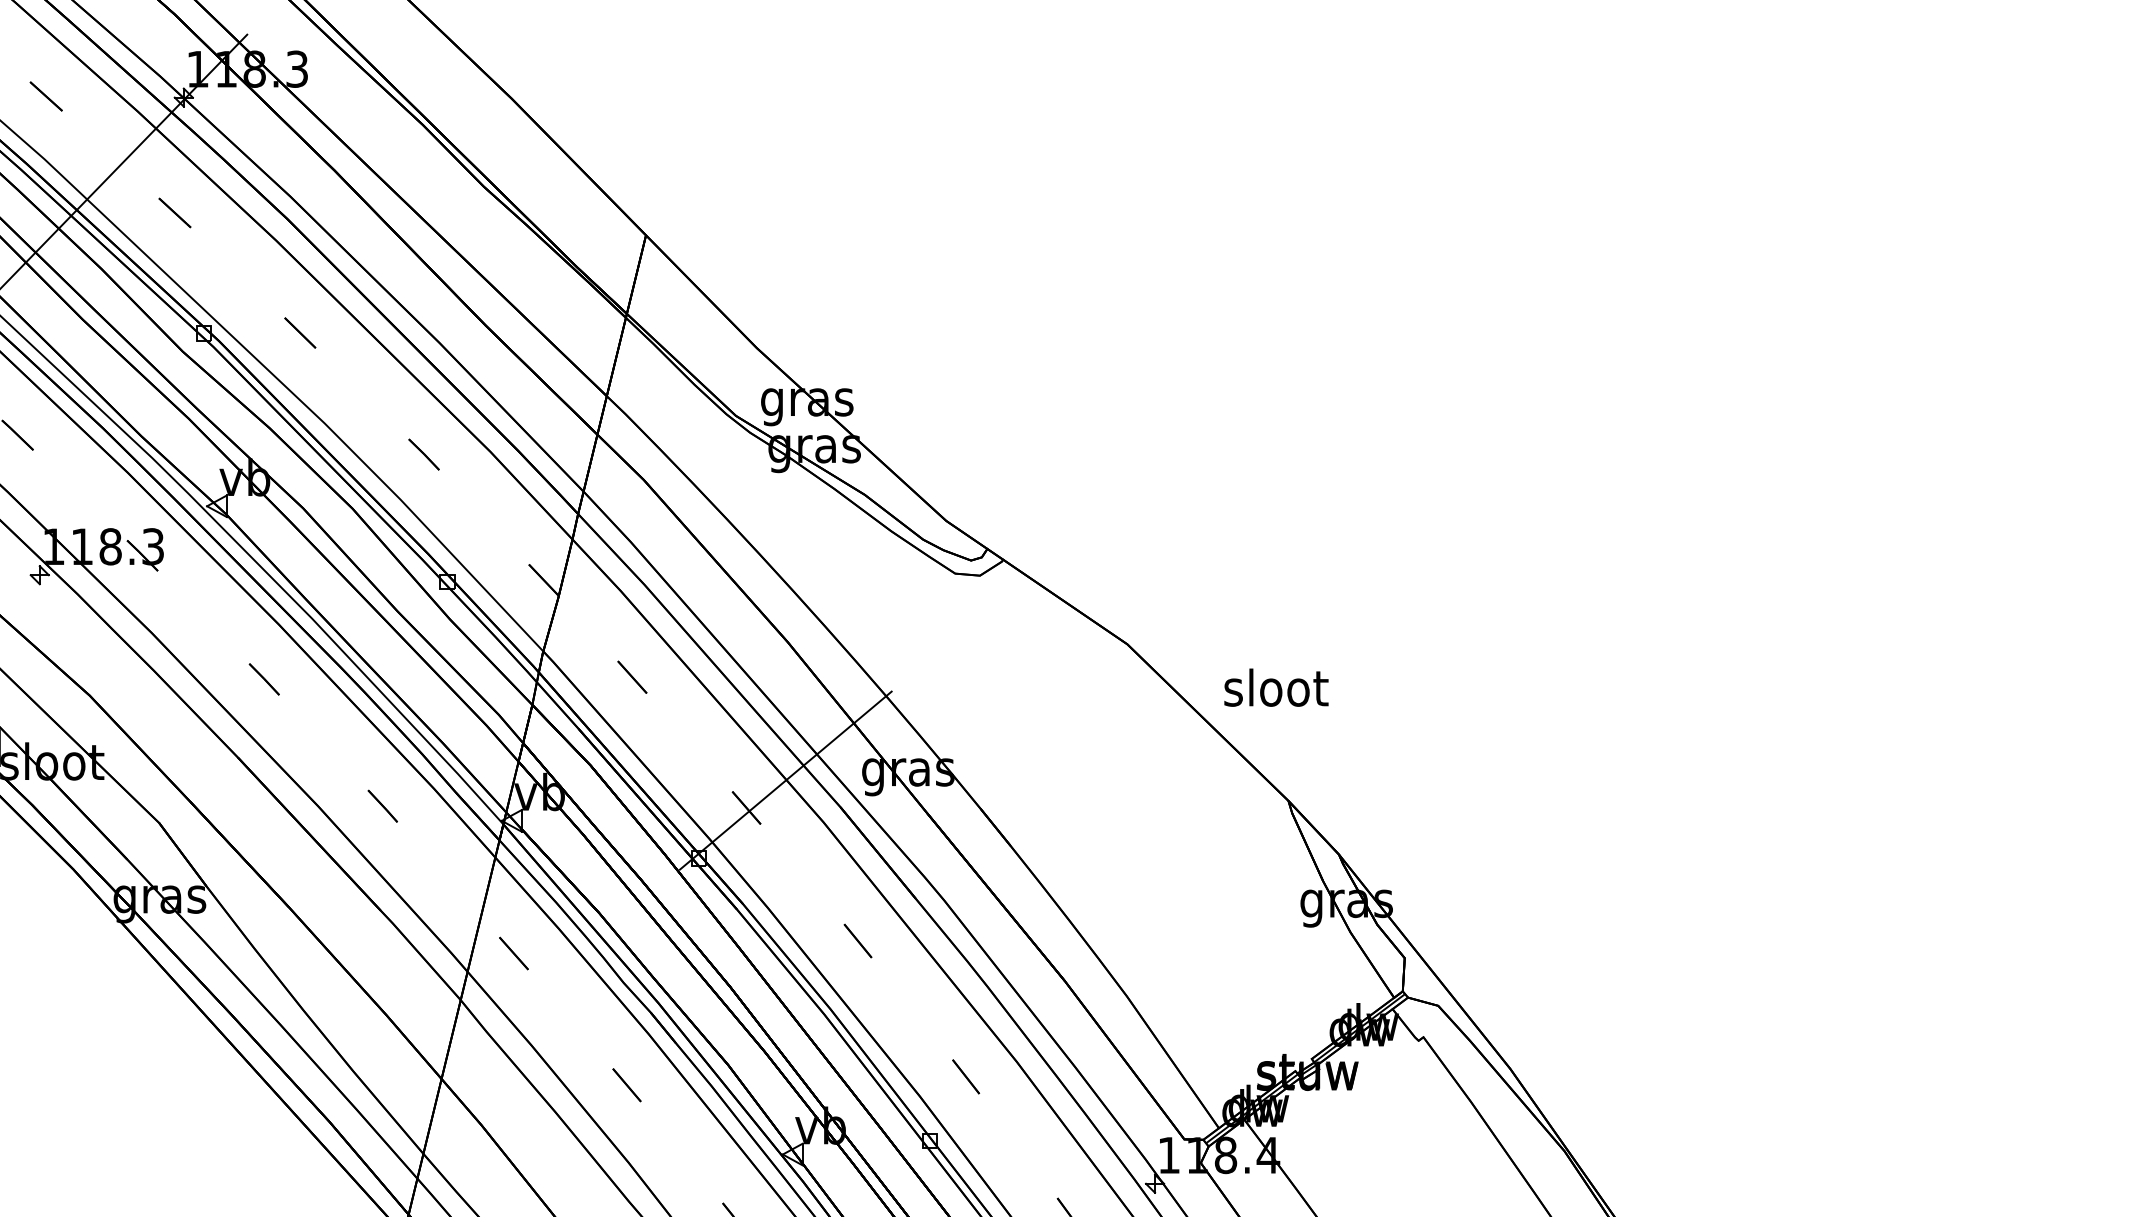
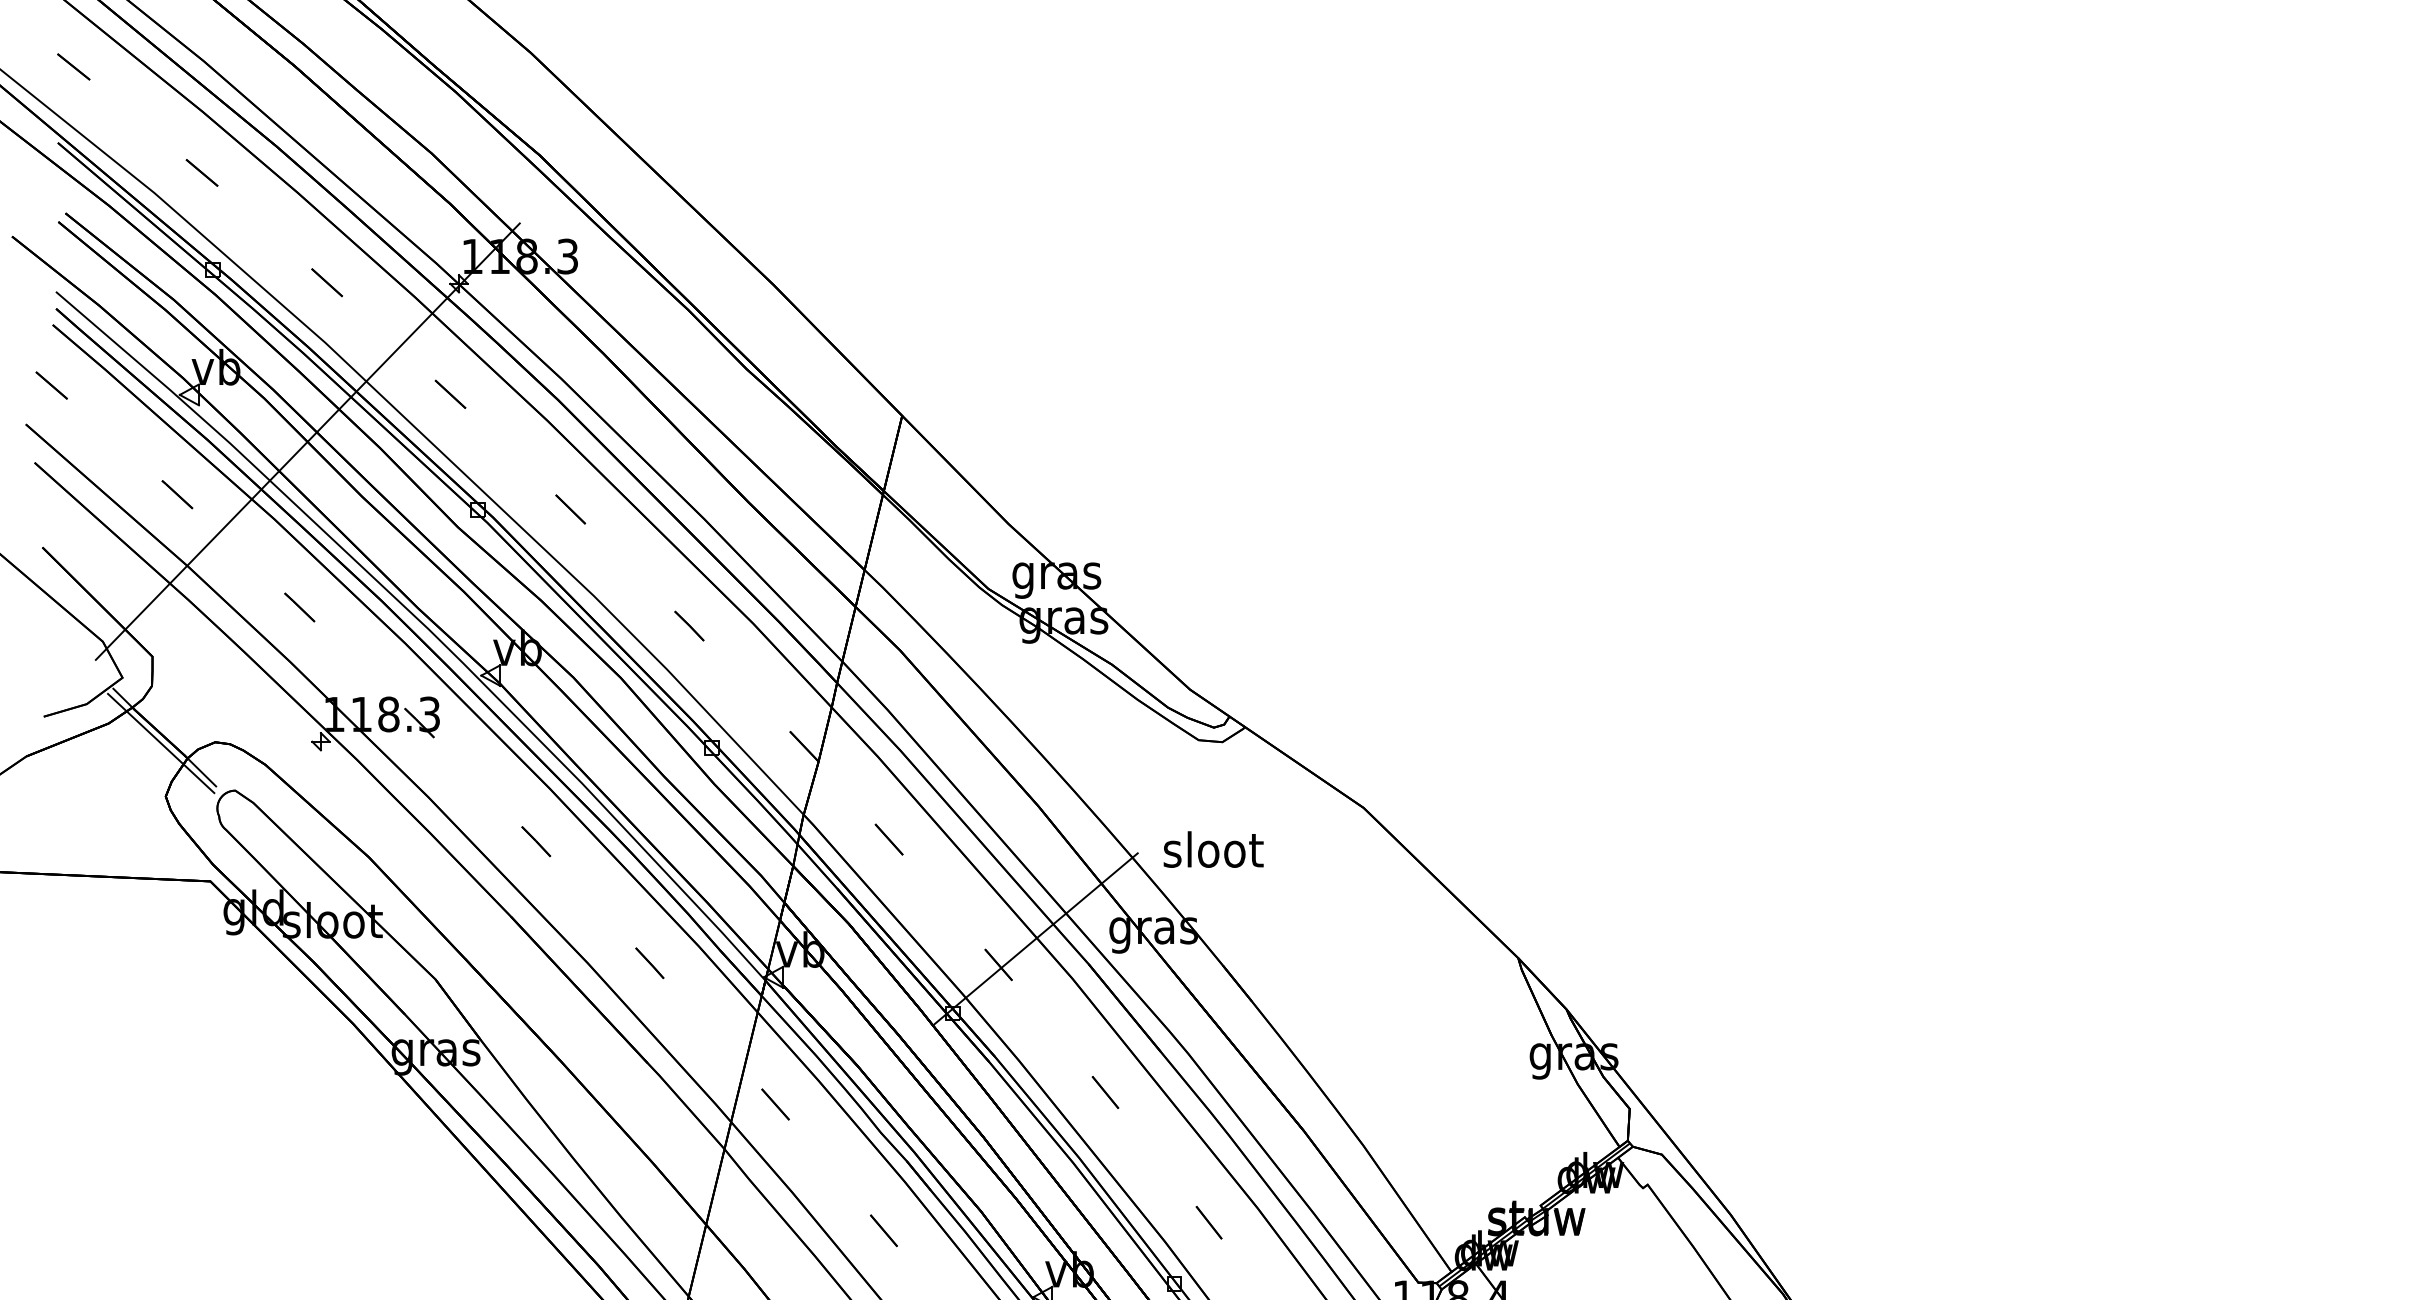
text: (1276, 687) -> (1213, 849), moved

